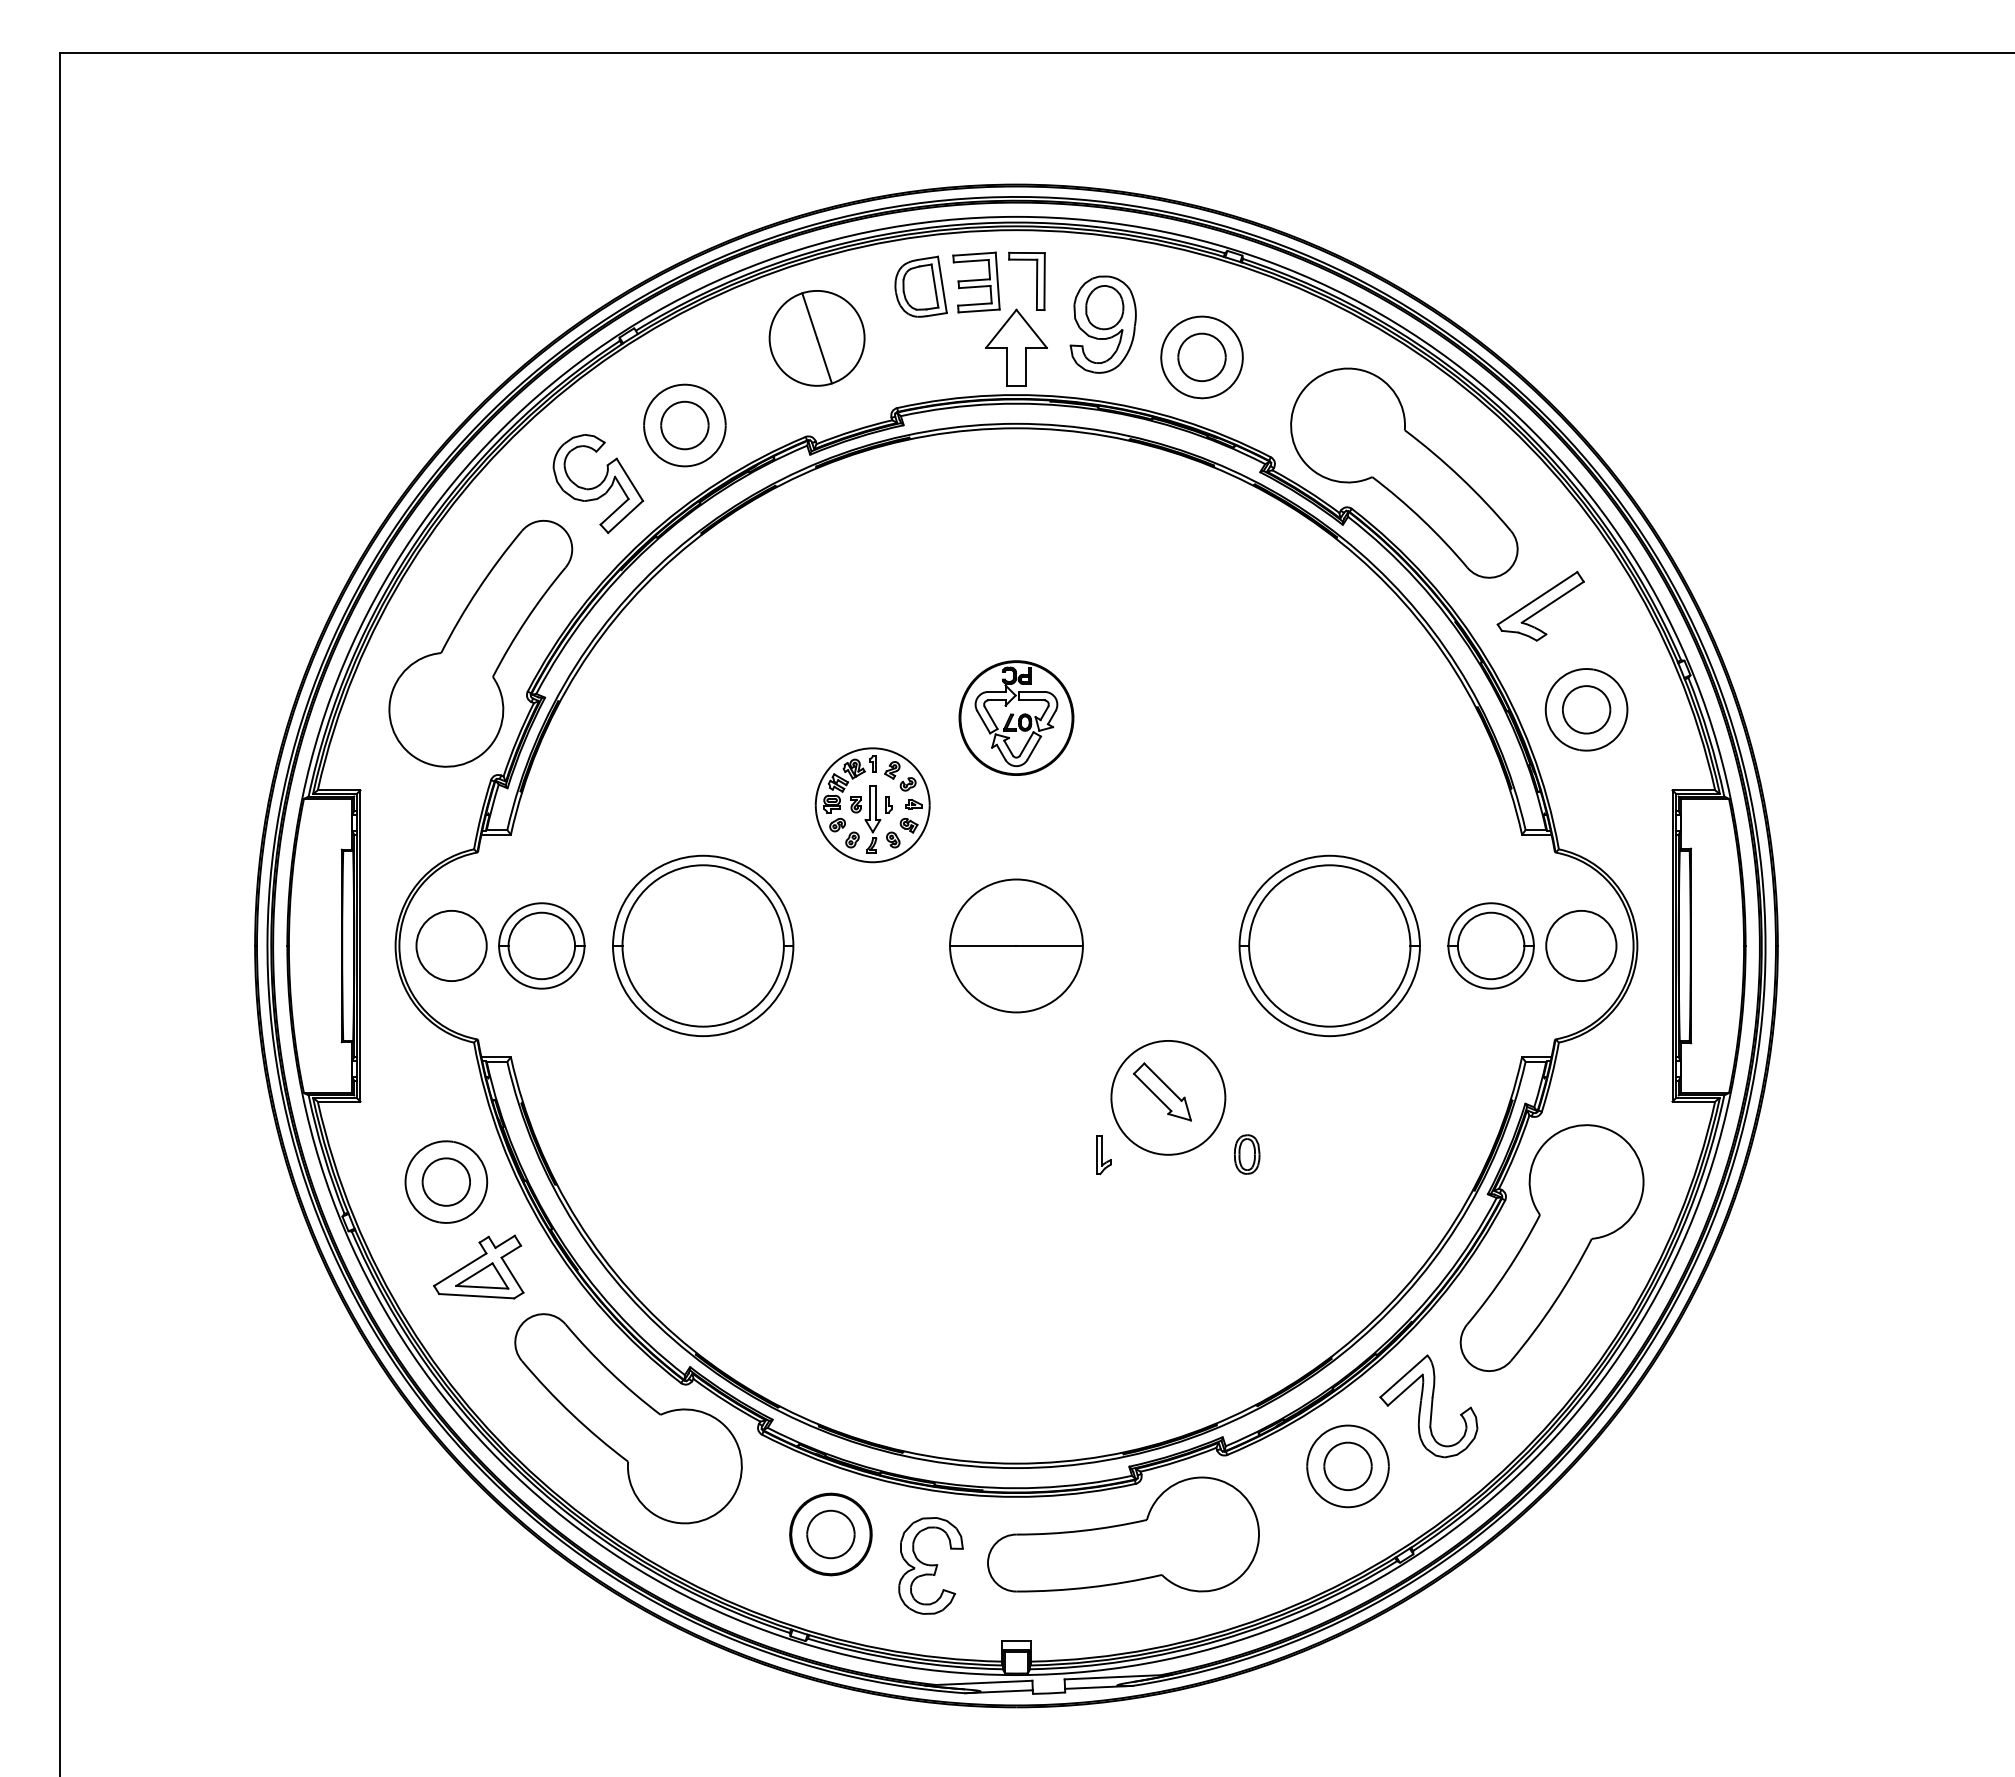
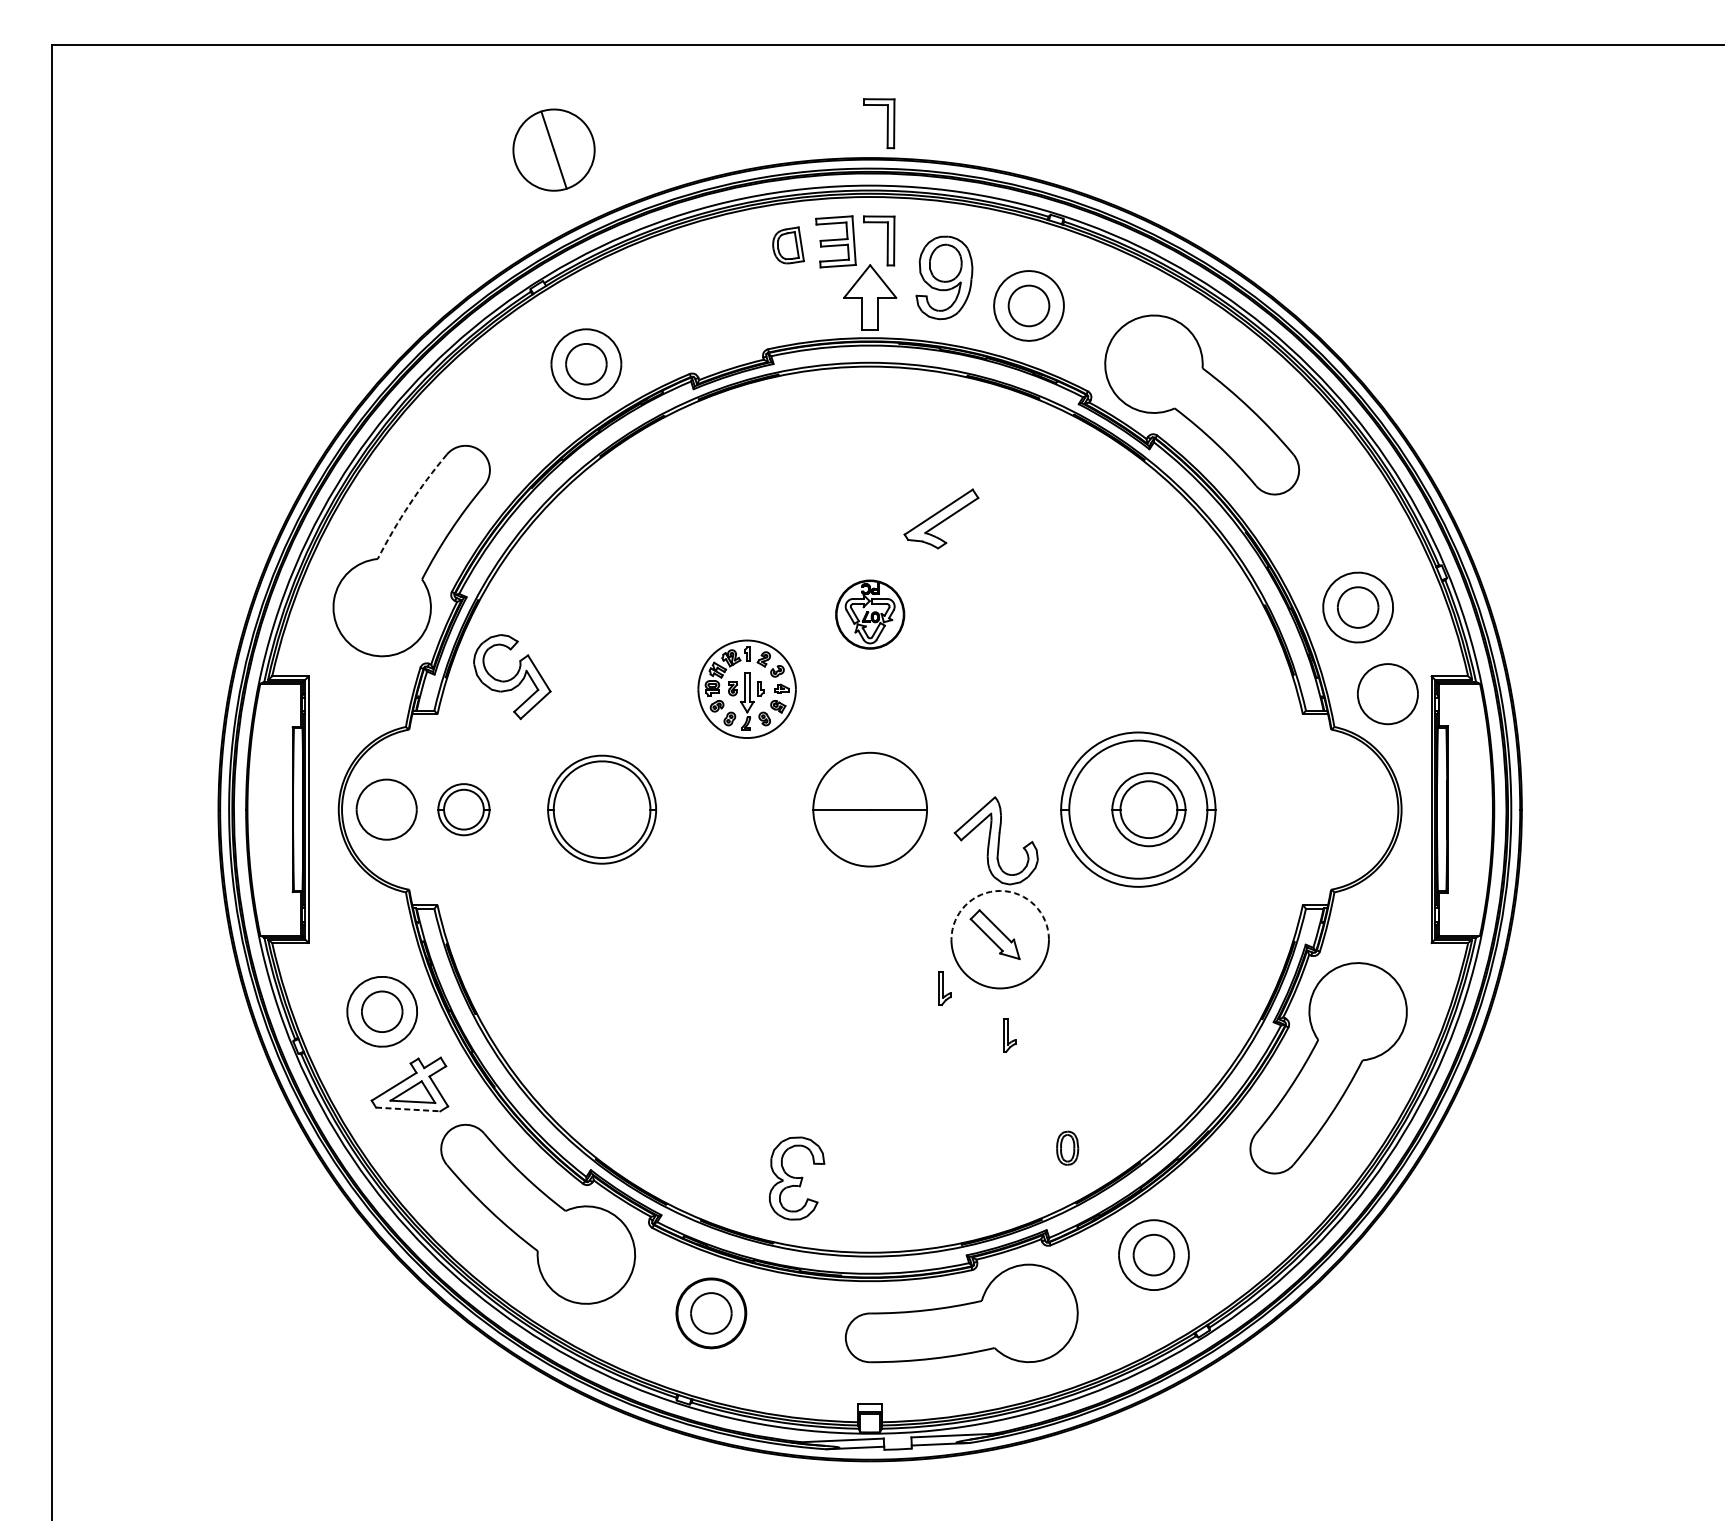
part: (1036, 143) -> (887, 122), added
part: (920, 286) -> (788, 245), size x0.7
part: (816, 338) -> (553, 150), moved
part: (598, 484) -> (512, 677), moved
arc: (478, 589) -> (409, 504), solid -> dashed
part: (1540, 606) -> (941, 519), moved
part: (1016, 717) -> (870, 614), size x0.7
part: (541, 945) -> (463, 809), size x0.7
part: (703, 945) -> (602, 809), size x0.7
part: (1490, 945) -> (1148, 809), moved
part: (1581, 945) -> (1388, 693), moved
arc: (1168, 1040) -> (1000, 890), solid -> dashed
part: (1247, 1154) -> (1067, 1148), moved
part: (1178, 1209) -> (1008, 1035), added
line: (476, 1296) -> (408, 1109), solid -> dashed
part: (1428, 1406) -> (996, 840), moved
part: (930, 1565) -> (796, 1178), moved

